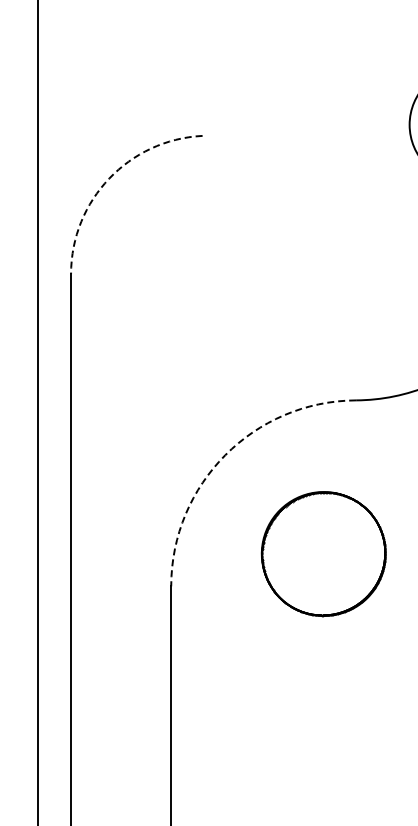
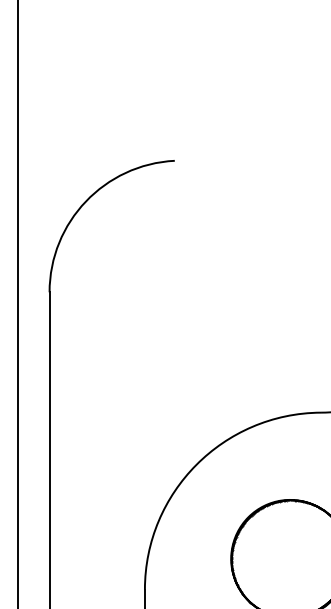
arc: (109, 178) -> (86, 201), dashed -> solid
arc: (225, 455) -> (196, 465), dashed -> solid

